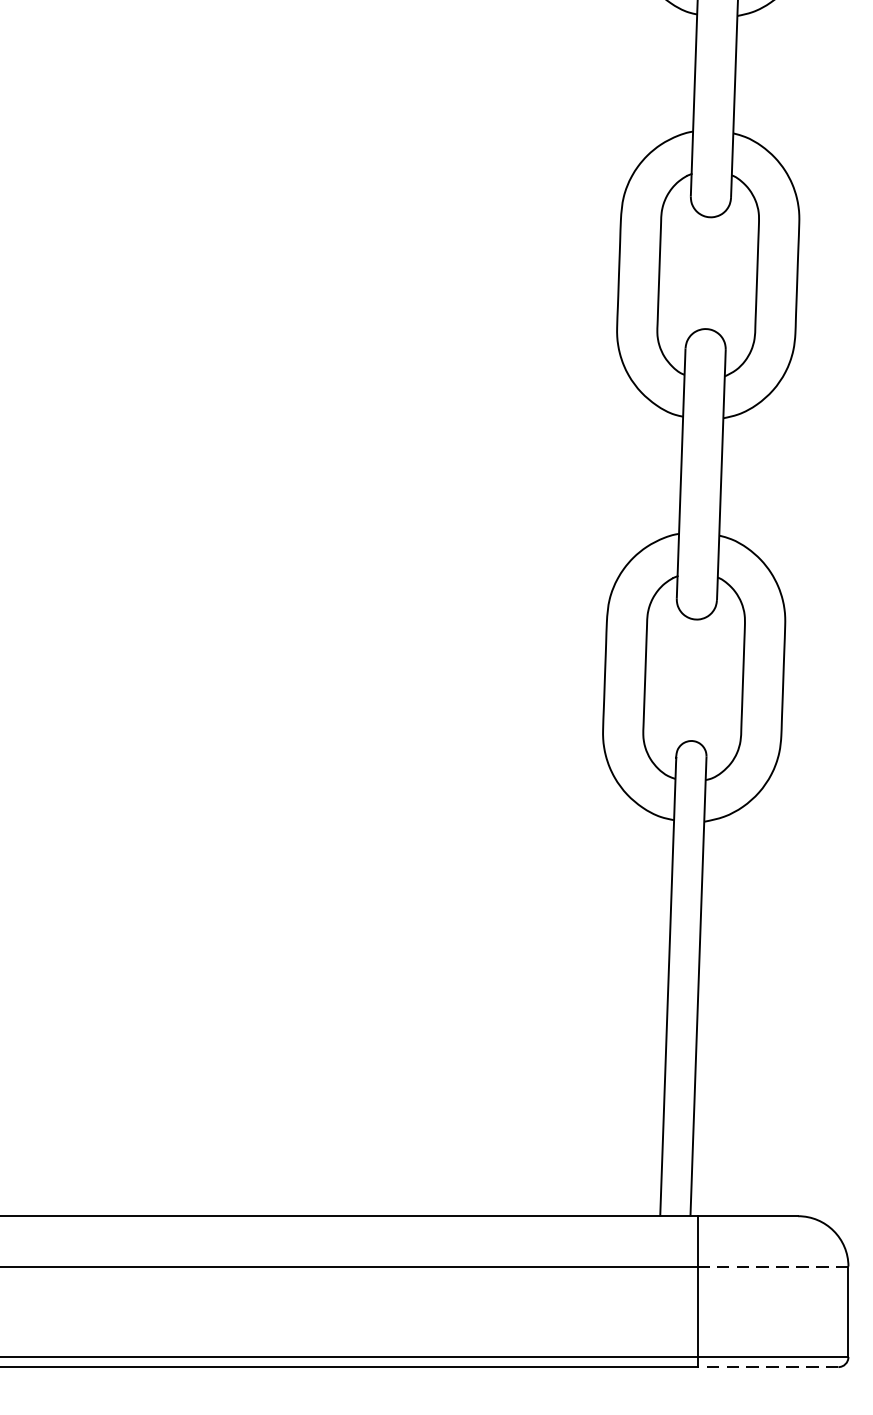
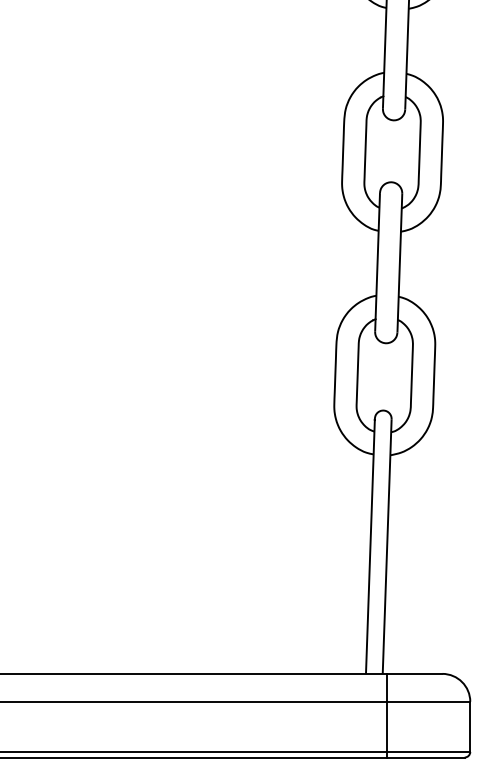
line: (773, 1266) -> (428, 701), dashed -> solid
line: (767, 1367) -> (425, 757), dashed -> solid

